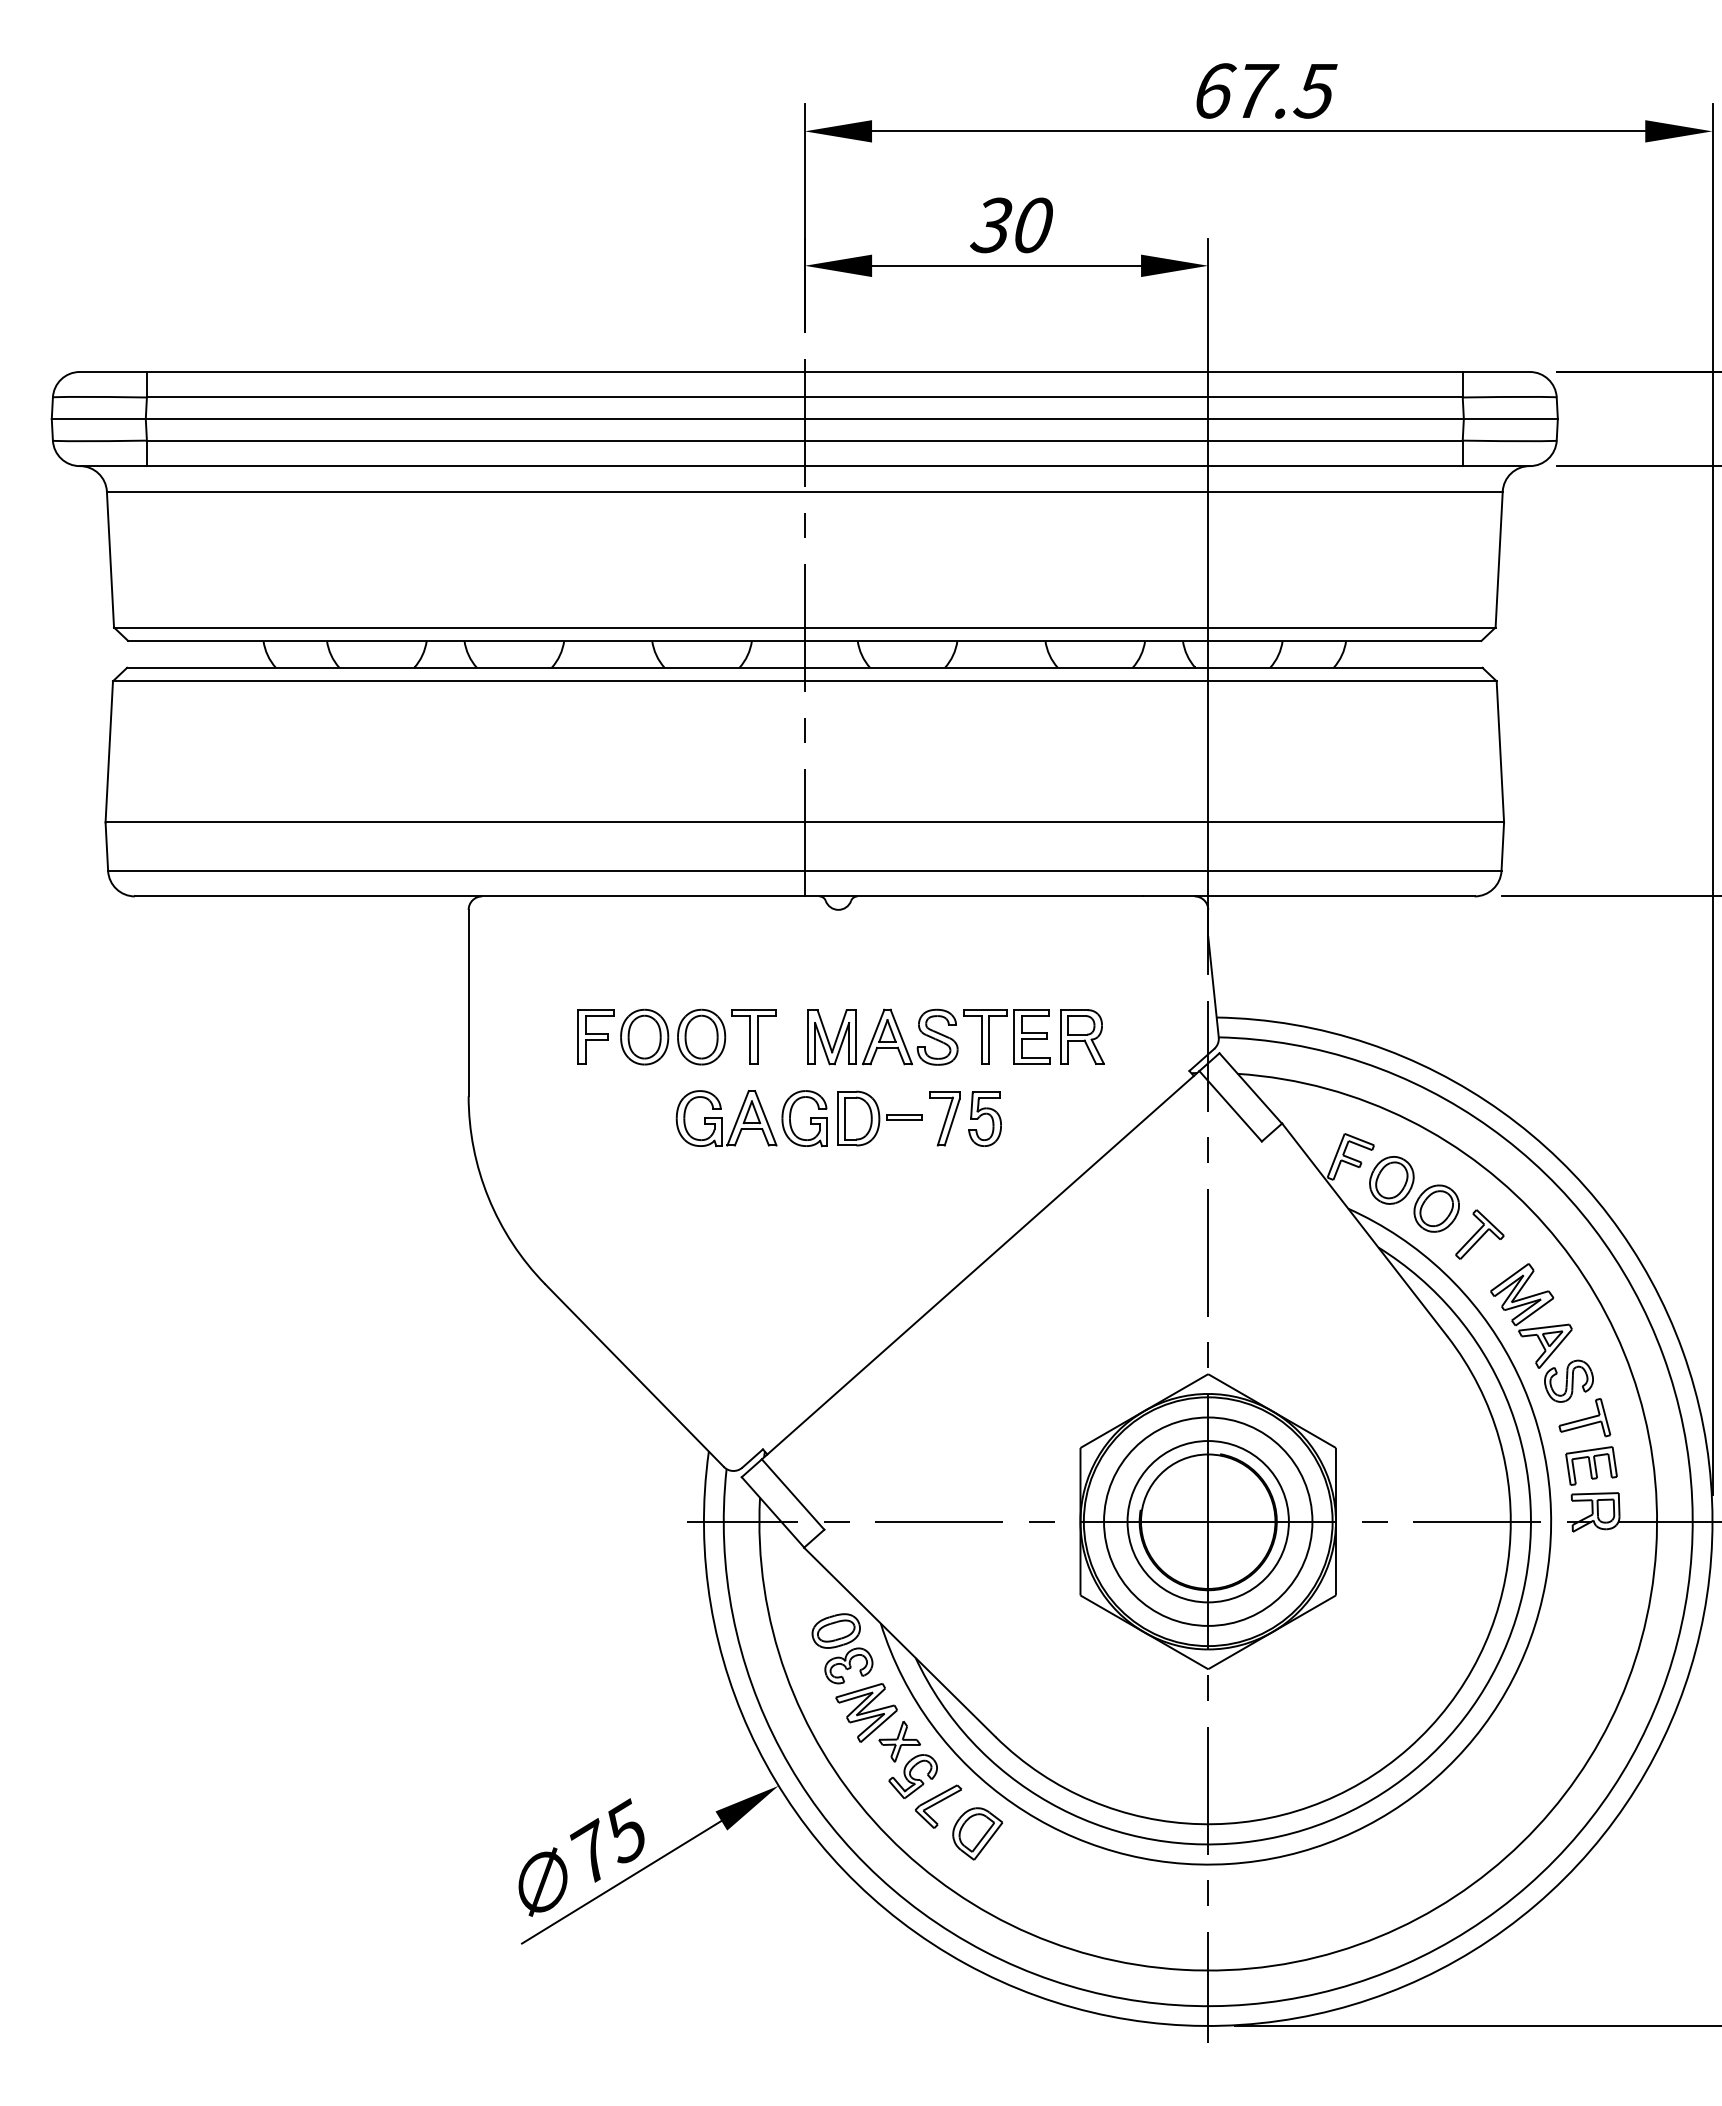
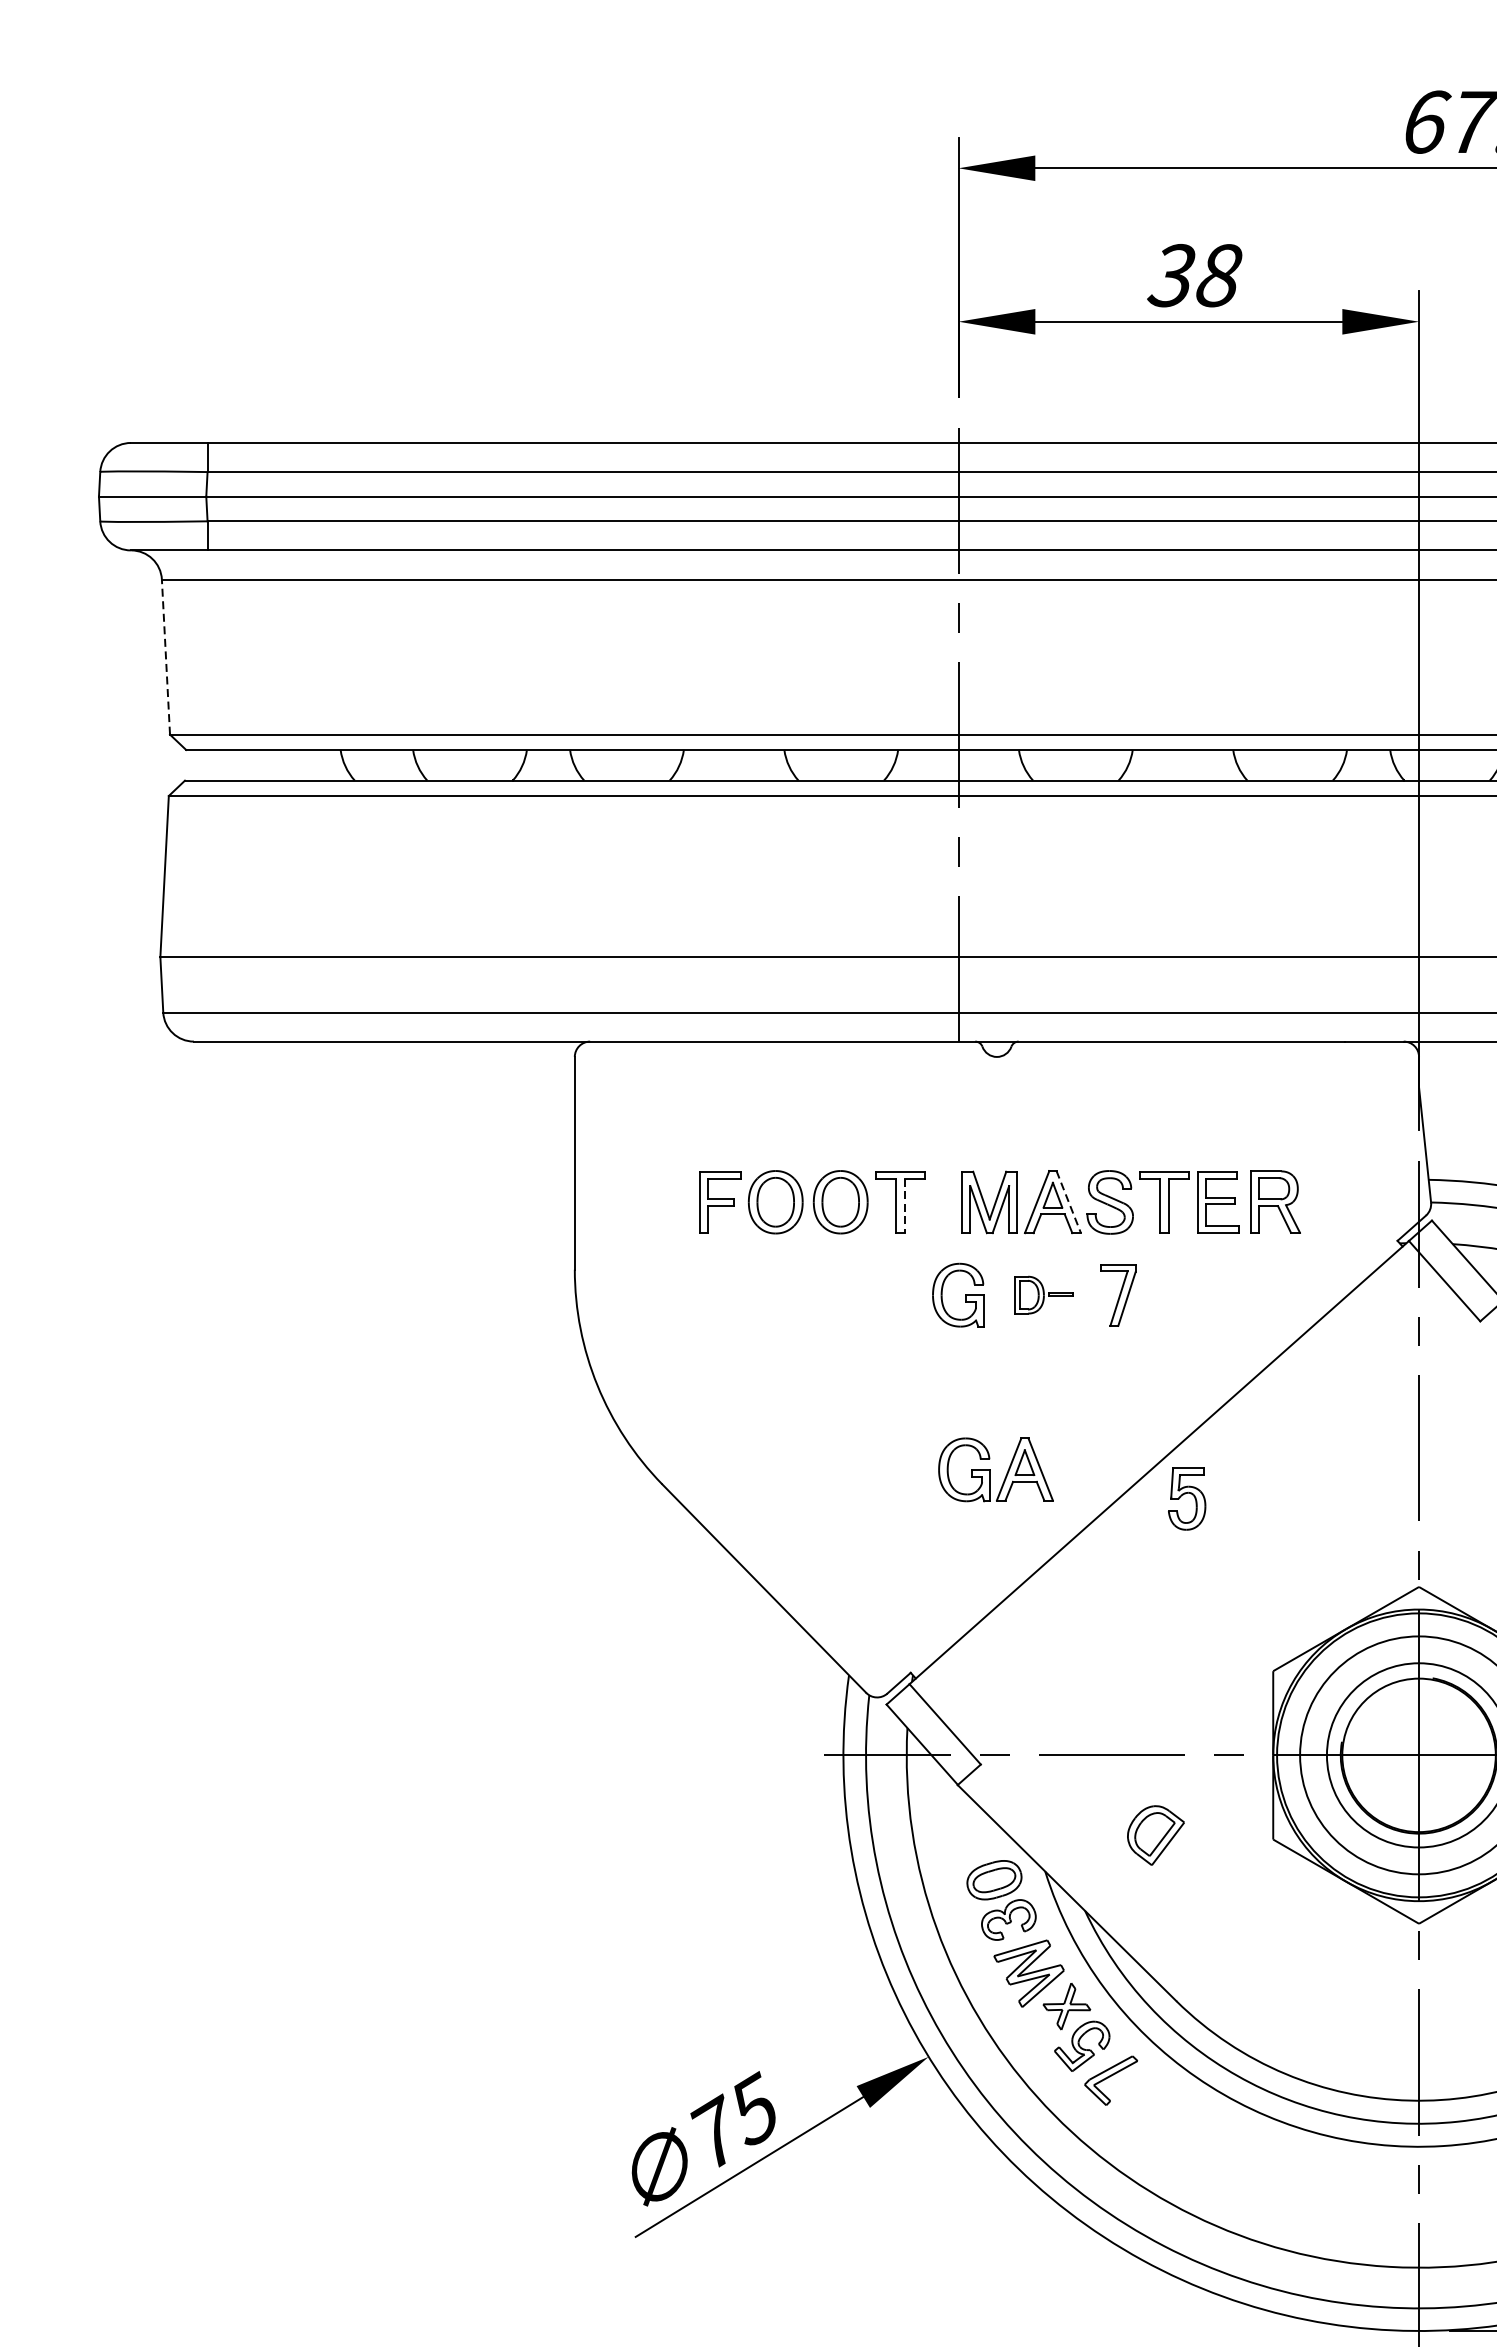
text: (1033, 224) -> (1219, 274), 30 -> 38
line: (110, 559) -> (165, 657), solid -> dashed
line: (901, 1037) -> (1068, 1202), solid -> dashed
line: (757, 1040) -> (904, 1206), solid -> dashed
part: (726, 1118) -> (995, 1469), moved
part: (879, 1118) -> (1043, 1295), size x0.6
part: (984, 1118) -> (1186, 1498), moved
part: (977, 1833) -> (1155, 1835), moved

